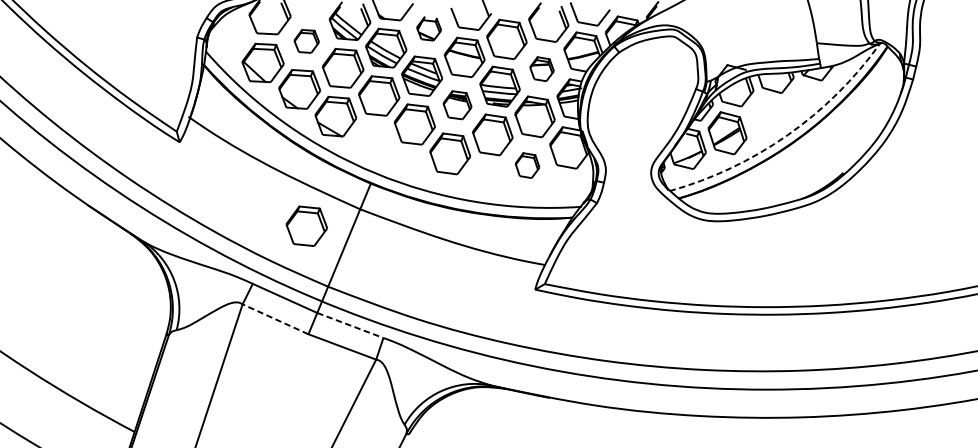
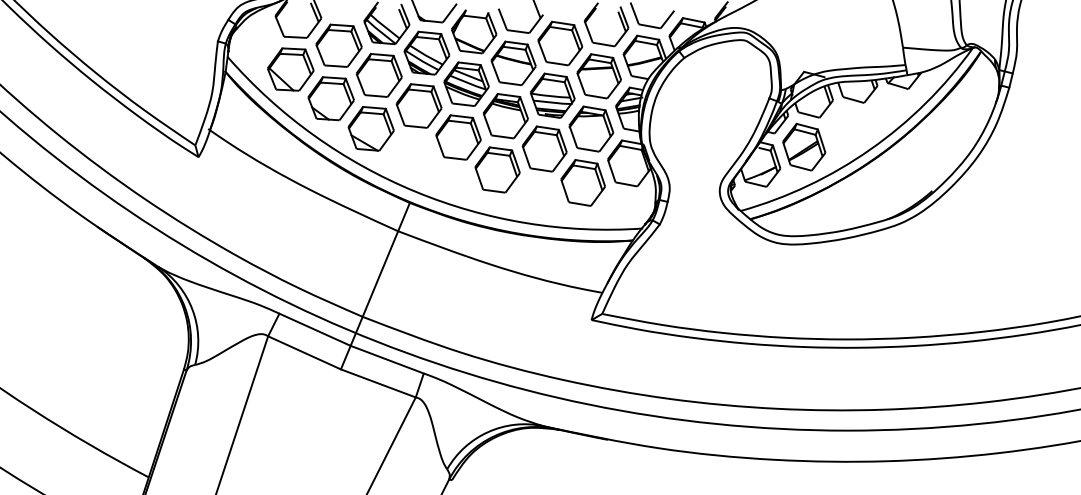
part: (429, 28) -> (474, 31), size x1.67
part: (306, 41) -> (338, 45), size x1.67
part: (541, 69) -> (598, 76), size x1.67
part: (457, 105) -> (505, 116), size x1.43
arc: (787, 135) -> (870, 149), dashed -> solid
part: (526, 165) -> (582, 182), size x1.67
part: (306, 225) -> (338, 249), removed
line: (275, 318) -> (304, 352), dashed -> solid
line: (350, 325) -> (387, 359), dashed -> solid

